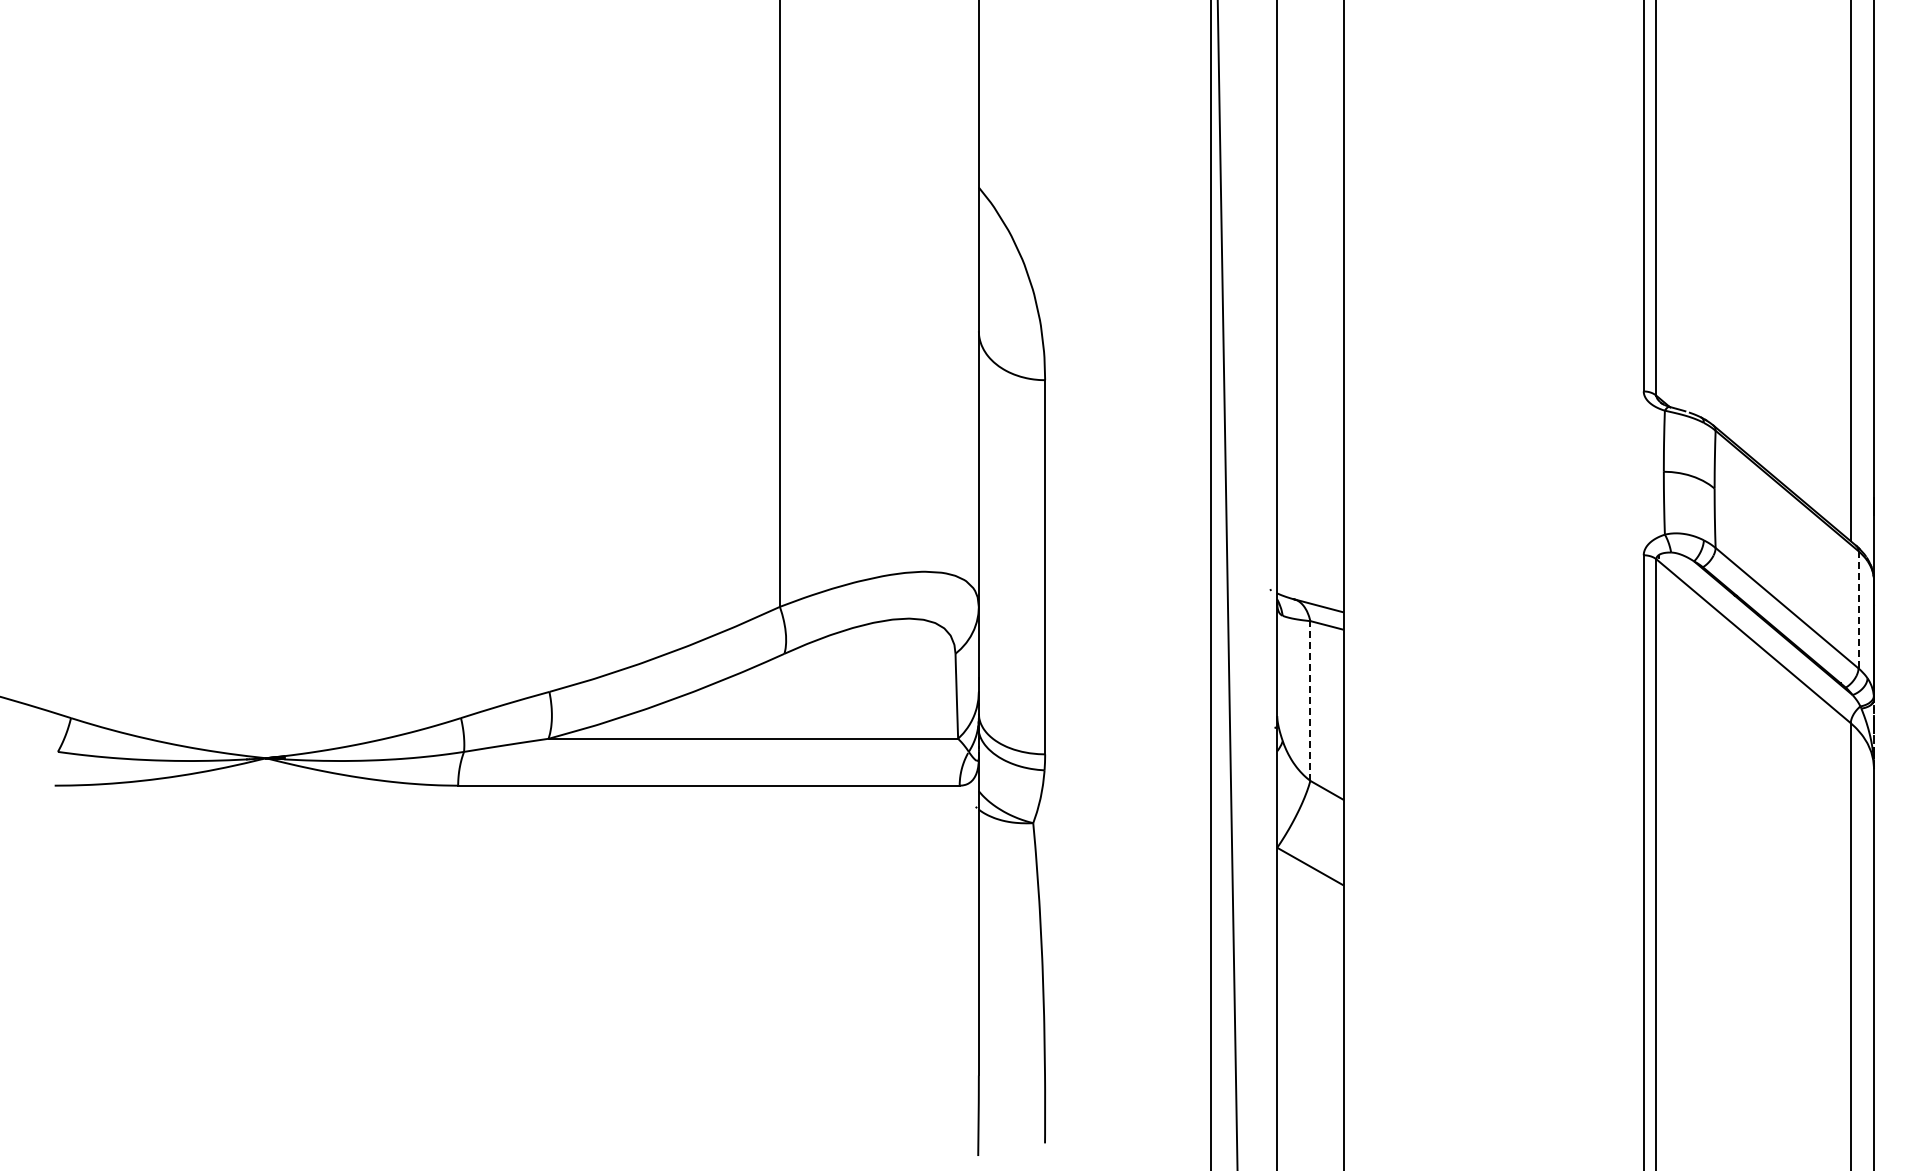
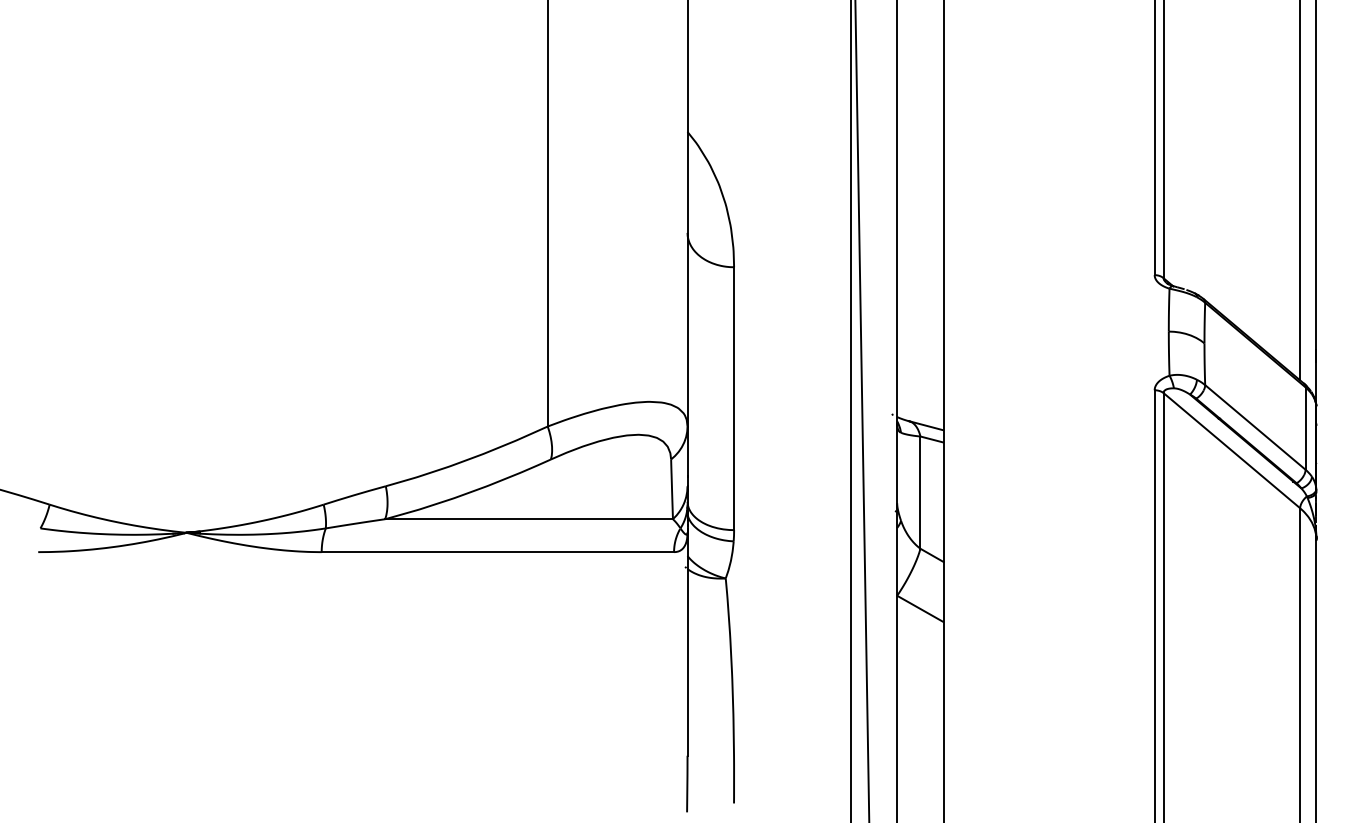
line: (1858, 609) -> (1305, 428), dashed -> solid
line: (1310, 701) -> (920, 493), dashed -> solid

